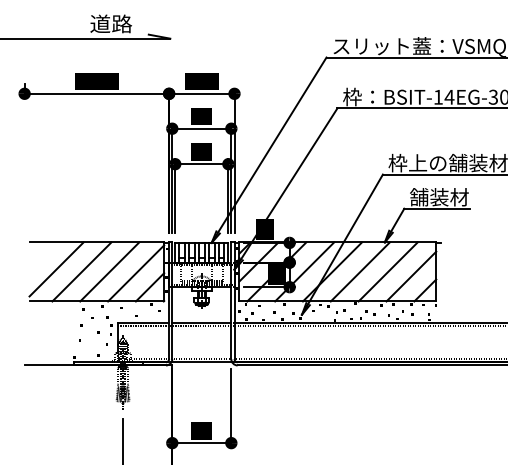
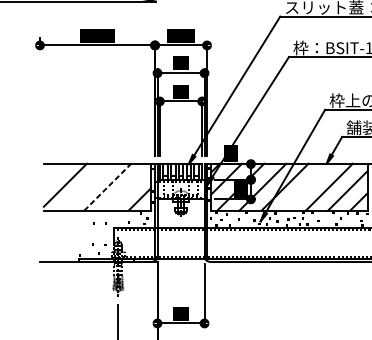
line: (81, 271) -> (85, 186), removed
line: (109, 271) -> (107, 186), solid -> dashed
line: (359, 271) -> (306, 186), removed
line: (136, 273) -> (129, 188), removed

